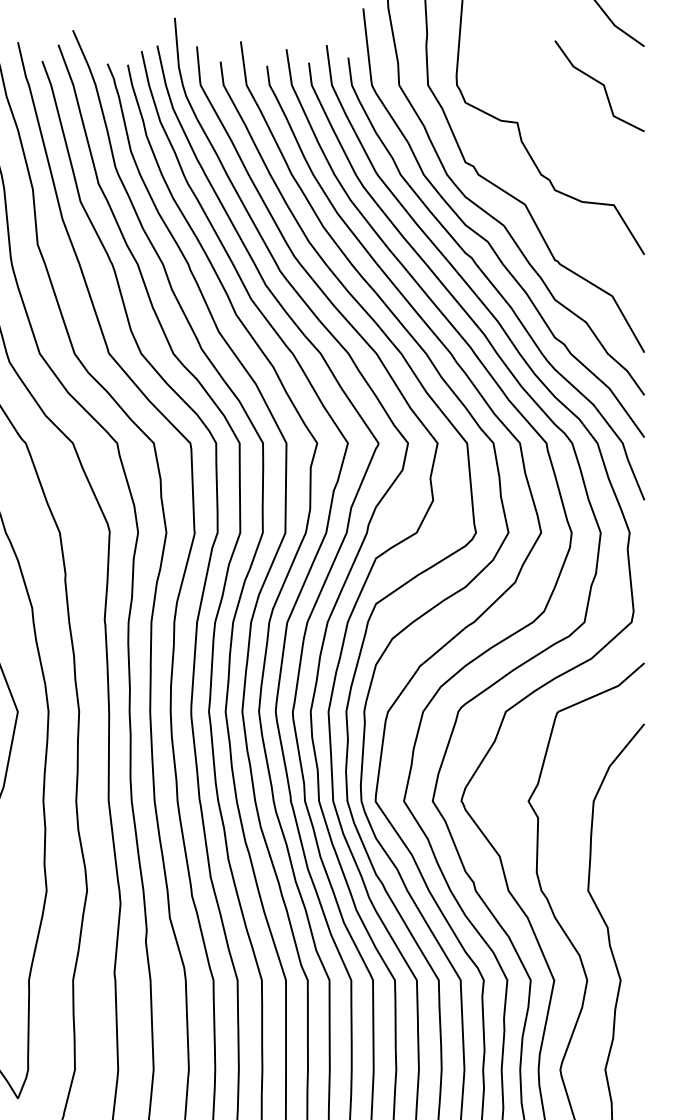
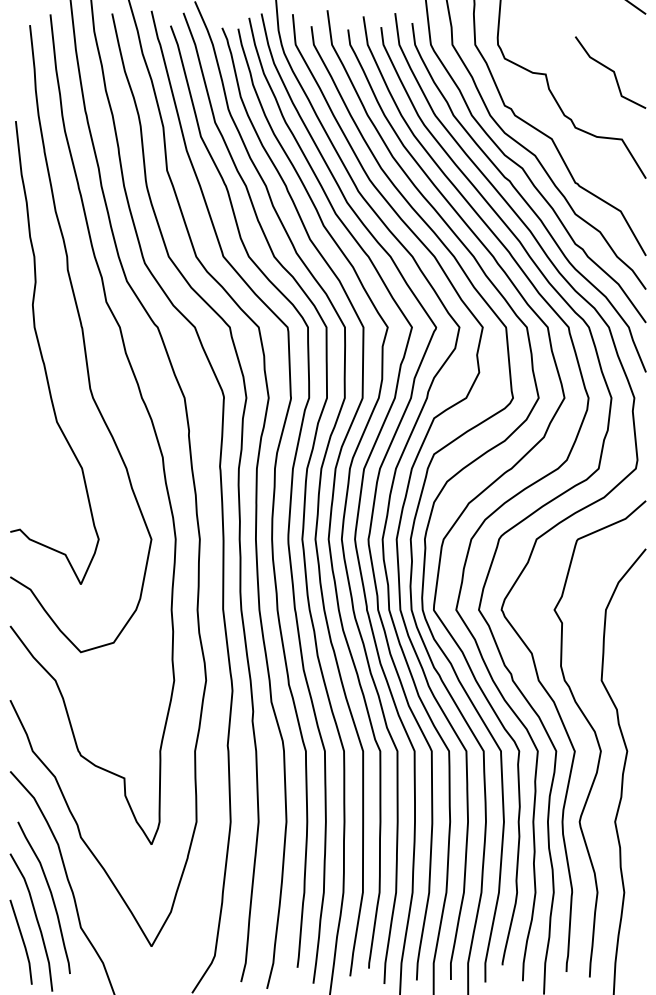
line: (600, 84) -> (611, 71), moved

